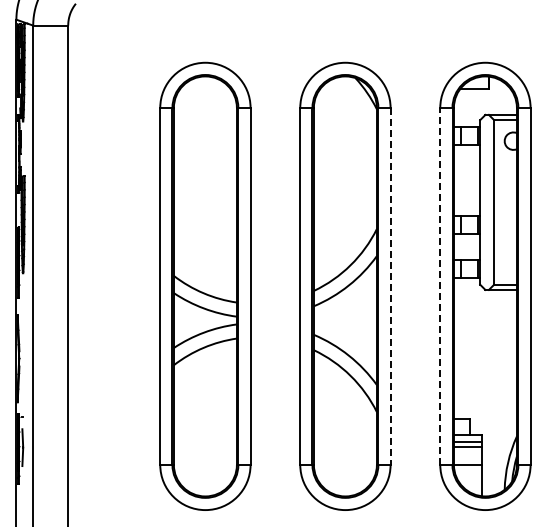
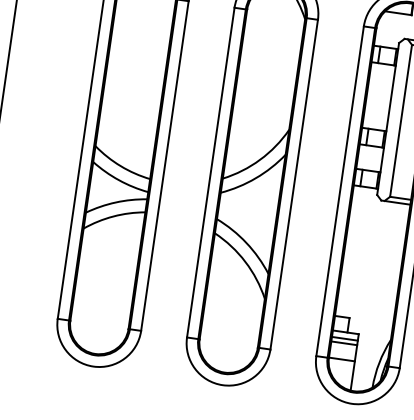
line: (390, 286) -> (294, 184), dashed -> solid
line: (440, 286) -> (340, 191), dashed -> solid

